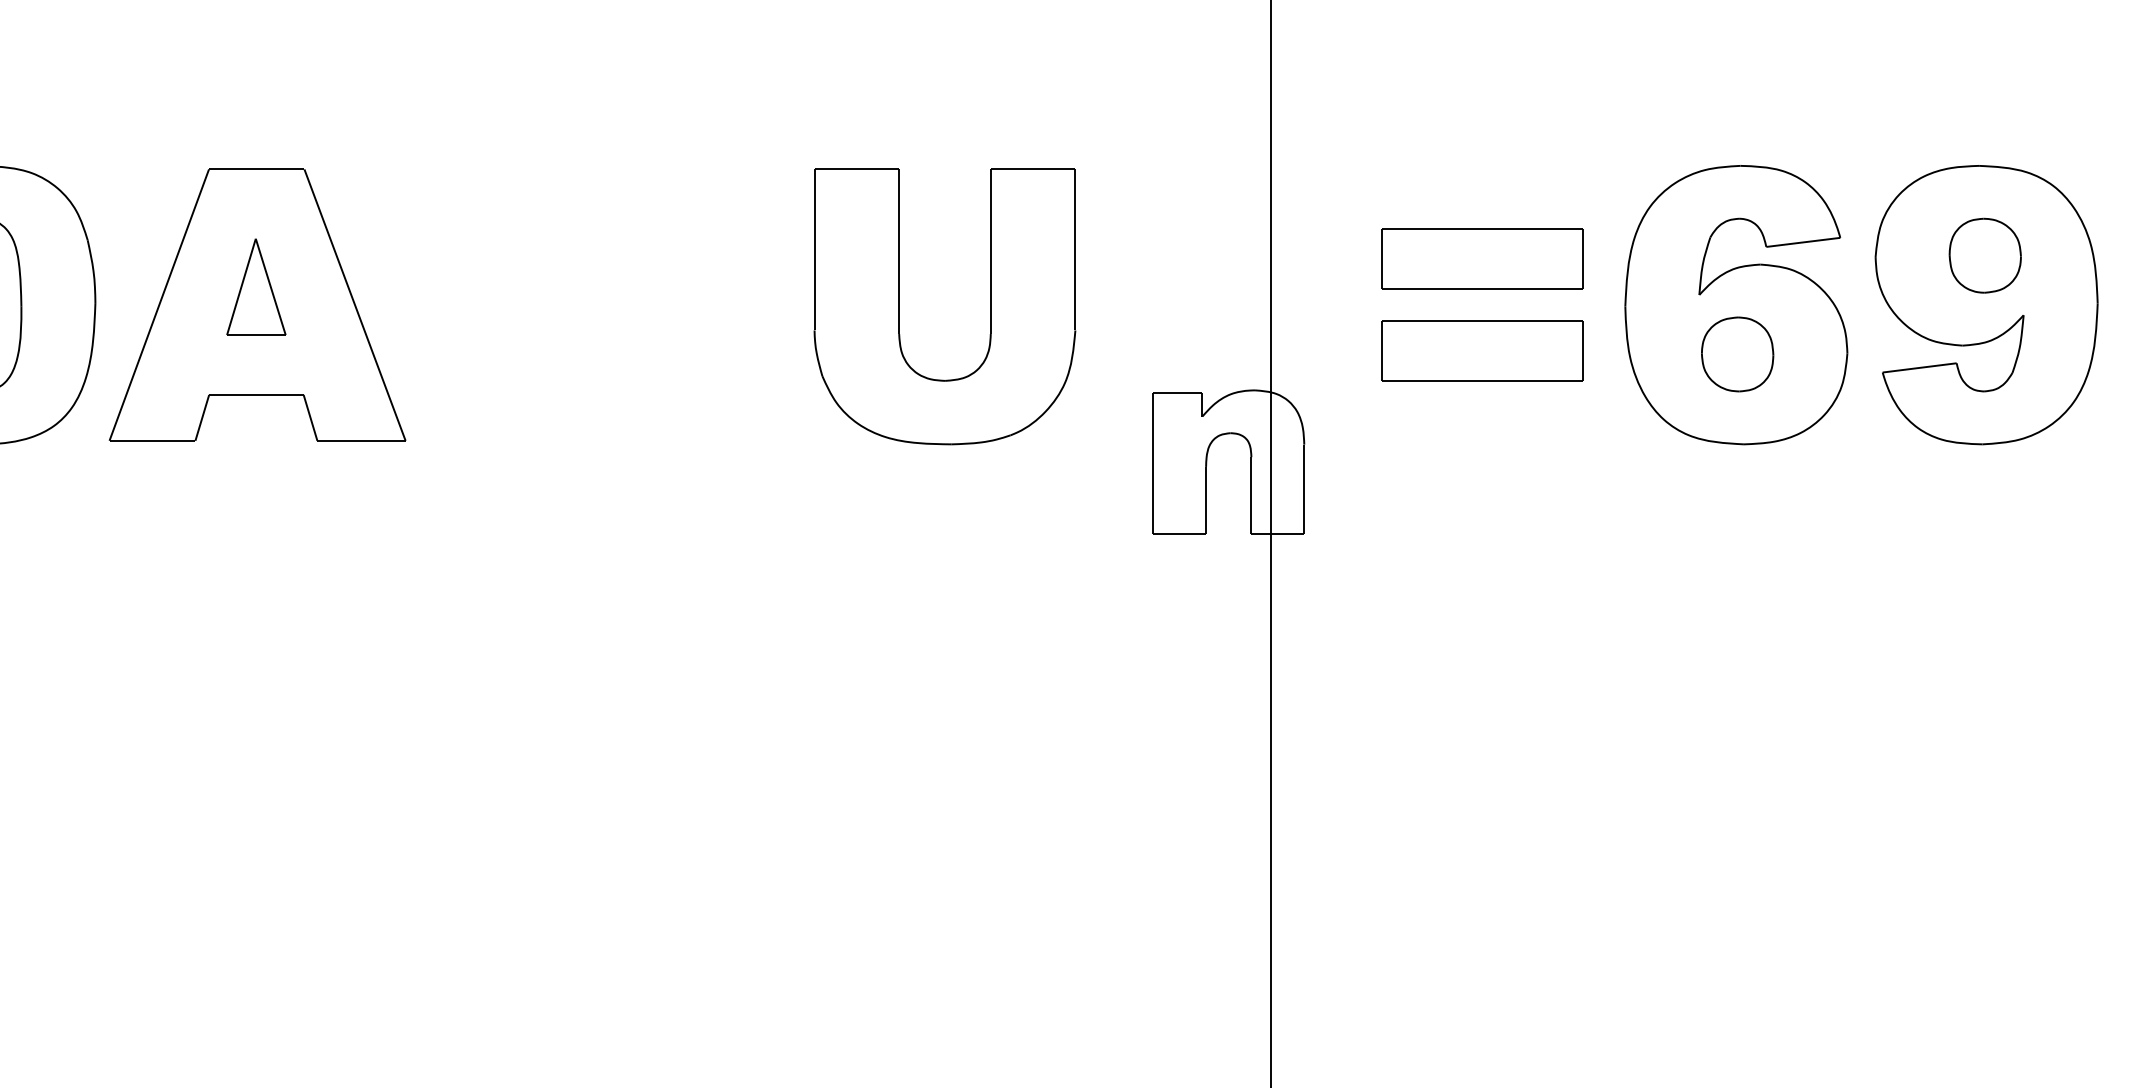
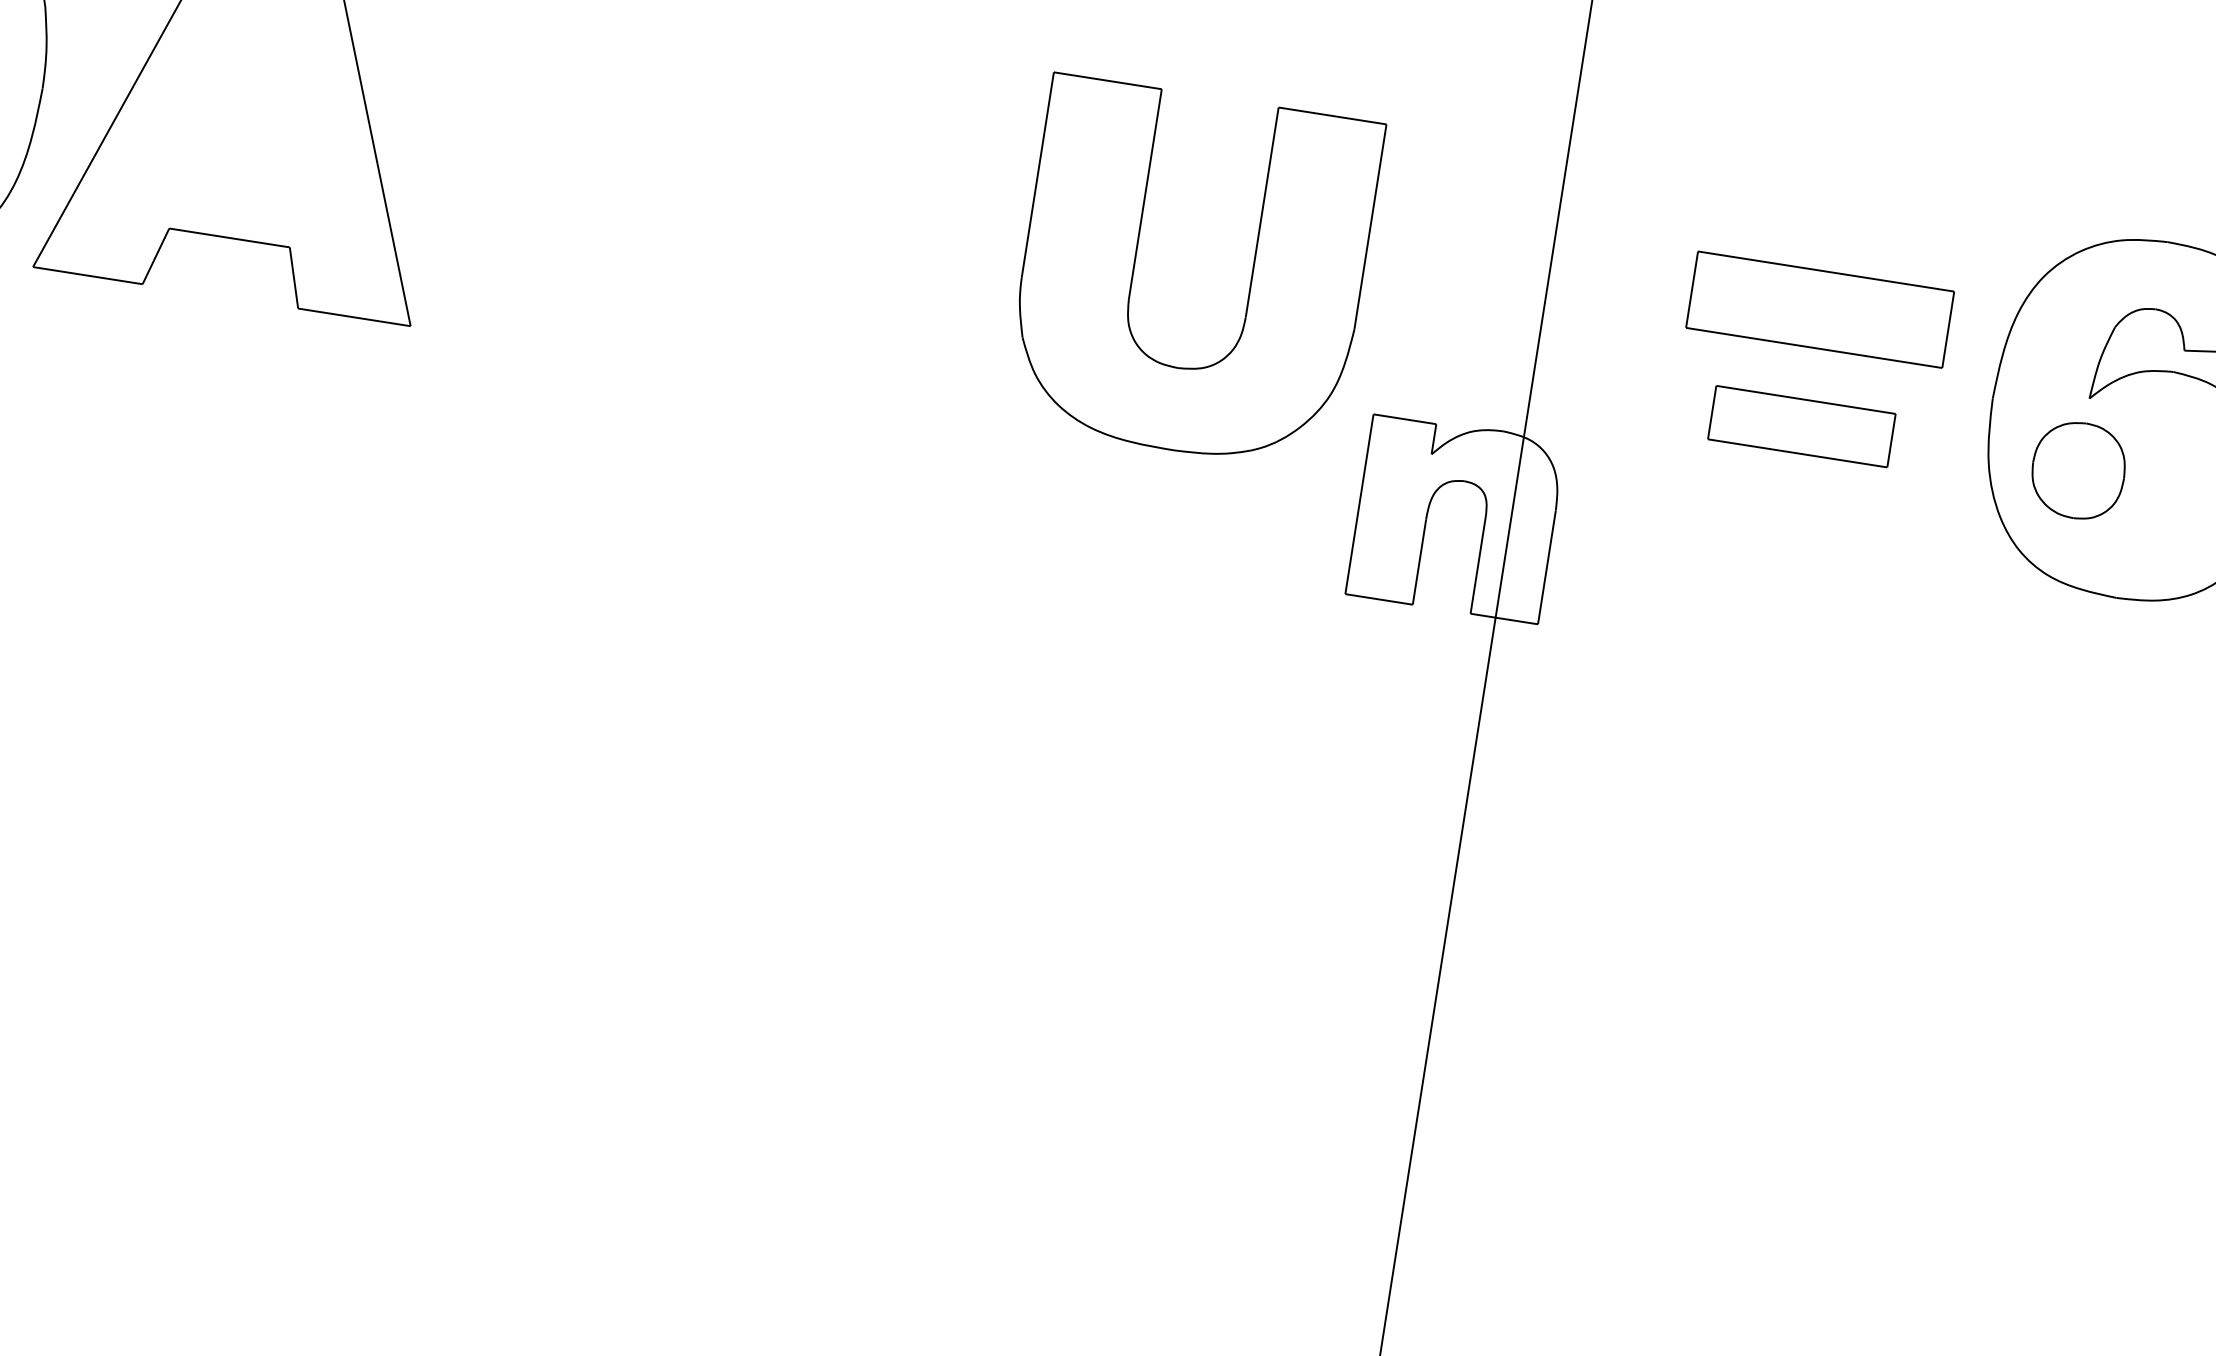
part: (256, 286) -> (251, 99), removed
part: (899, 306) -> (1134, 264), moved
part: (1482, 350) -> (1801, 426), size x0.7
part: (1737, 354) -> (2078, 470), moved

